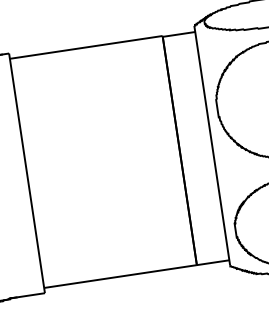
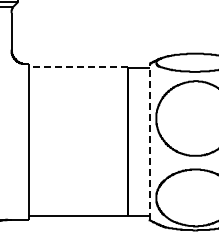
line: (85, 47) -> (78, 67), solid -> dashed
line: (212, 145) -> (149, 141), solid -> dashed

